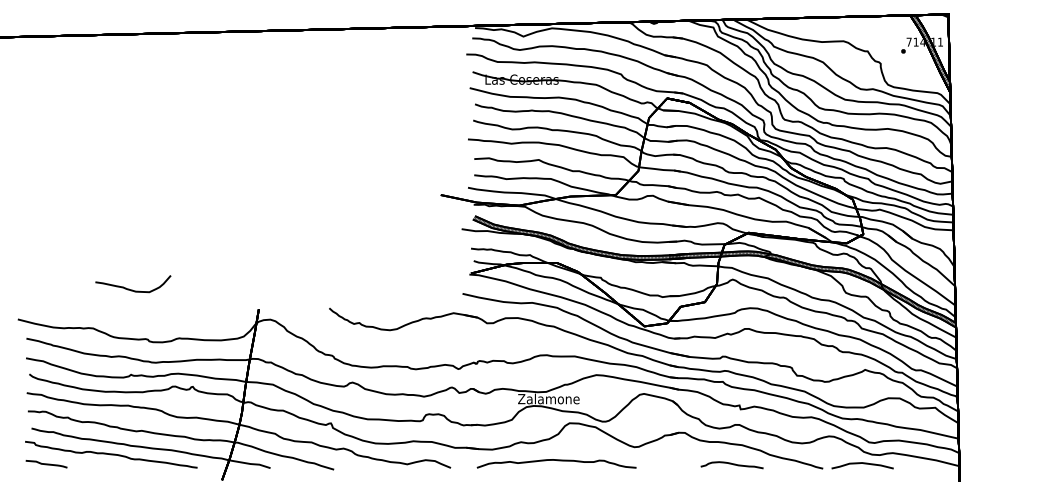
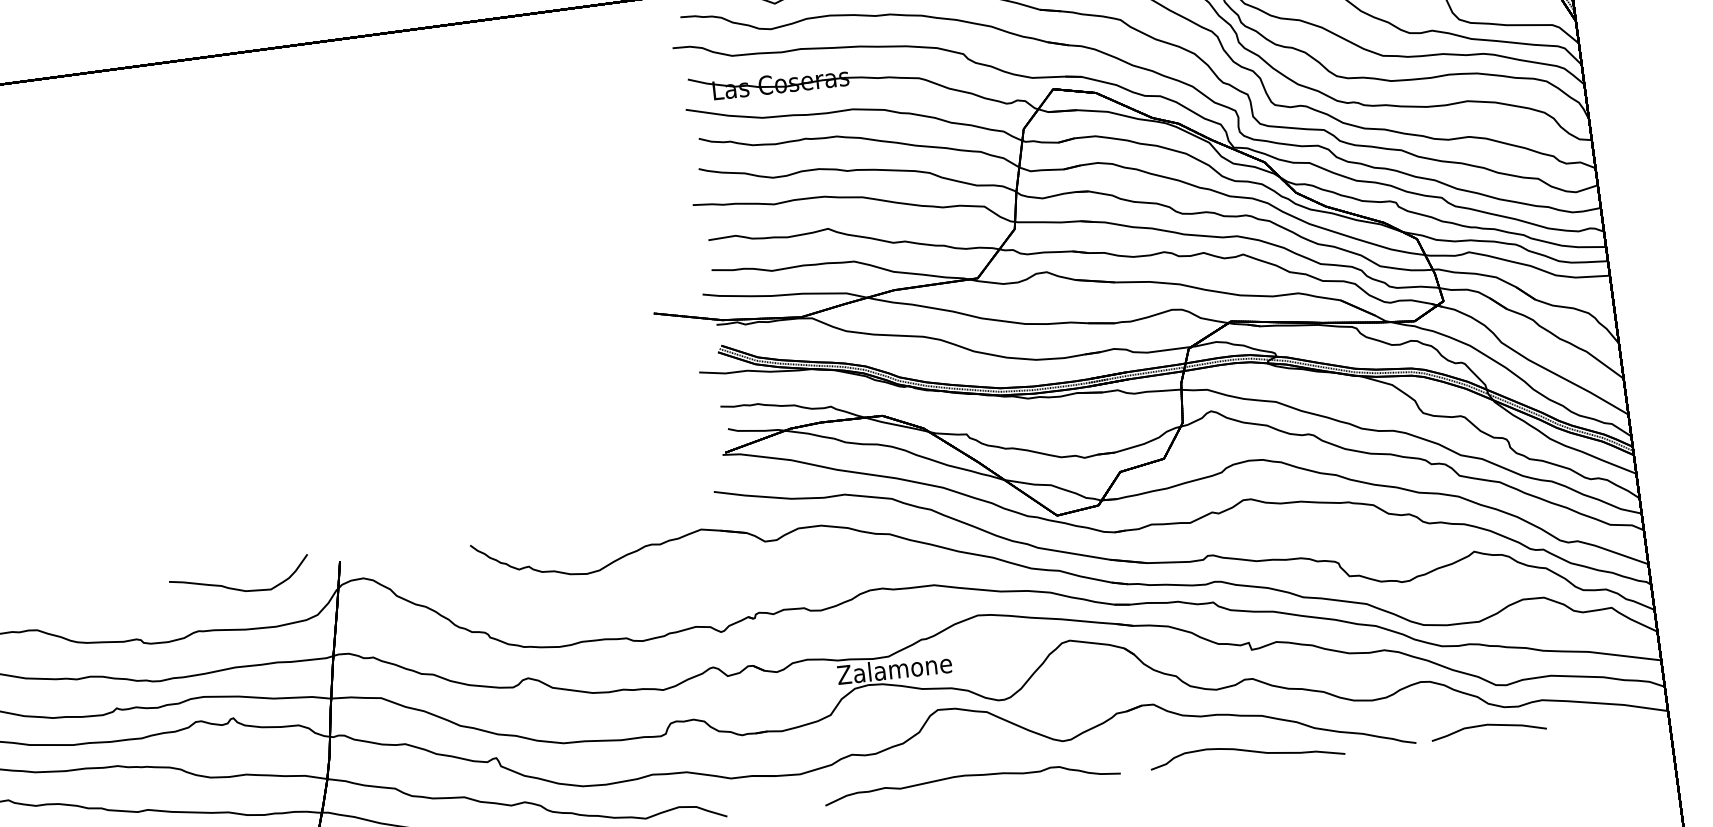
curve: (132, 289) -> (239, 587), moved
part: (556, 463) -> (971, 781), moved
part: (731, 465) -> (1246, 755), size x1.67

